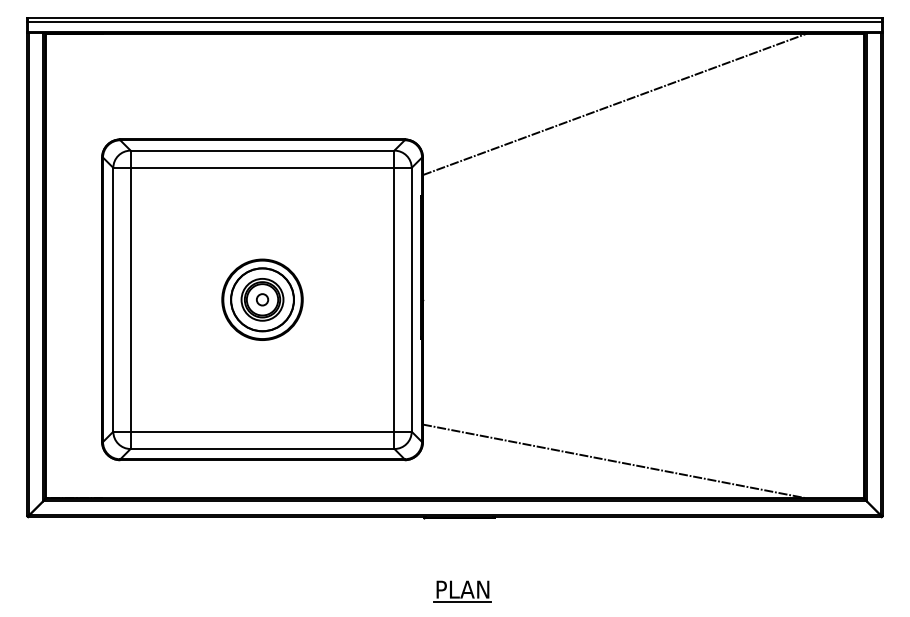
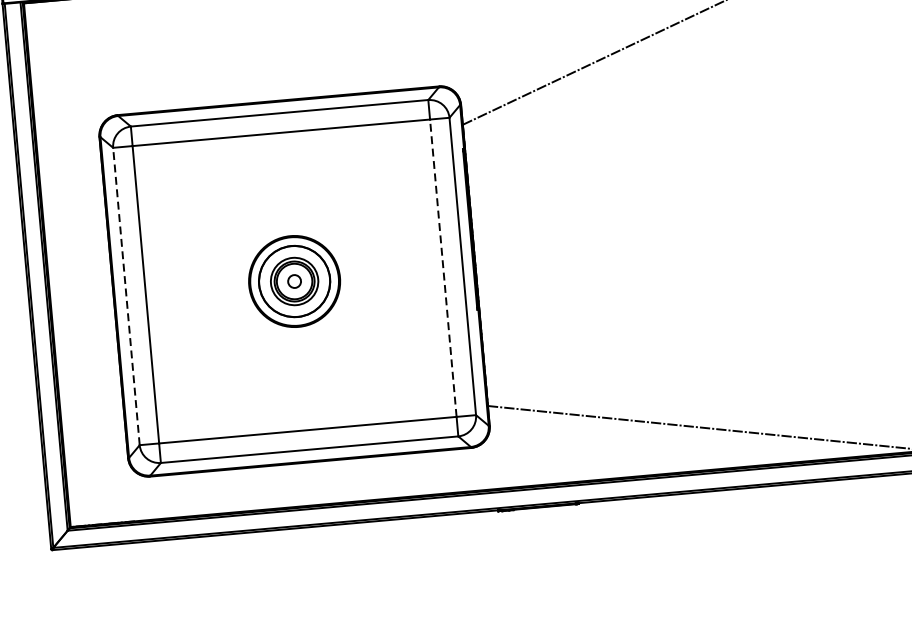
line: (113, 299) -> (126, 296), solid -> dashed
line: (394, 299) -> (443, 267), solid -> dashed
part: (462, 591) -> (549, 590), removed

